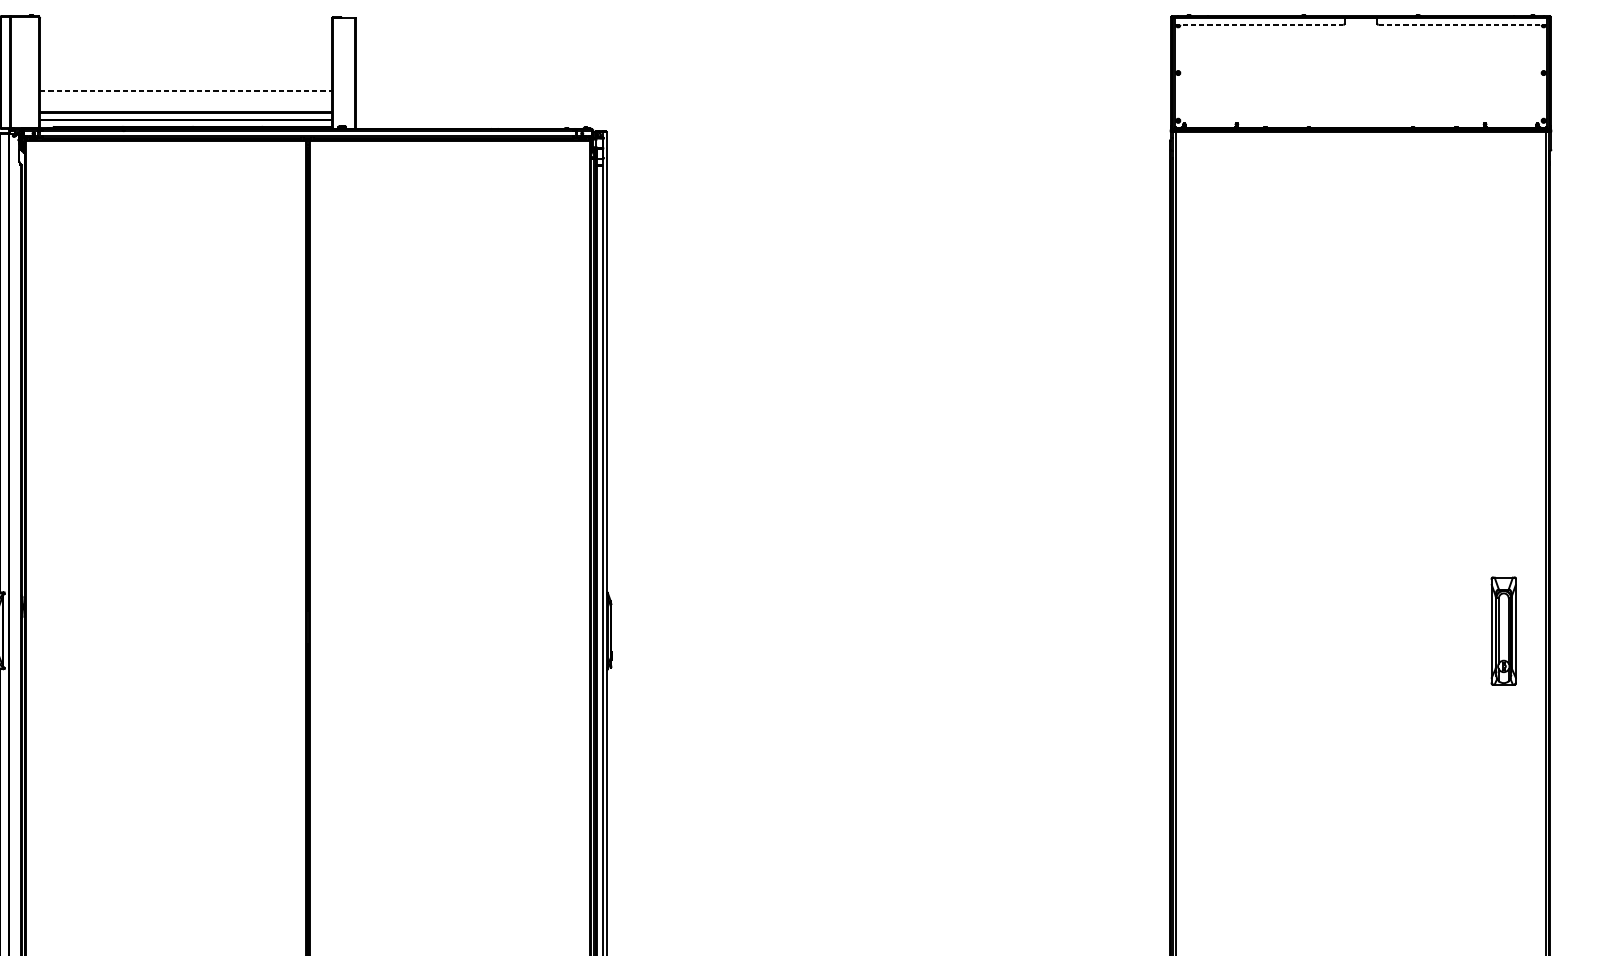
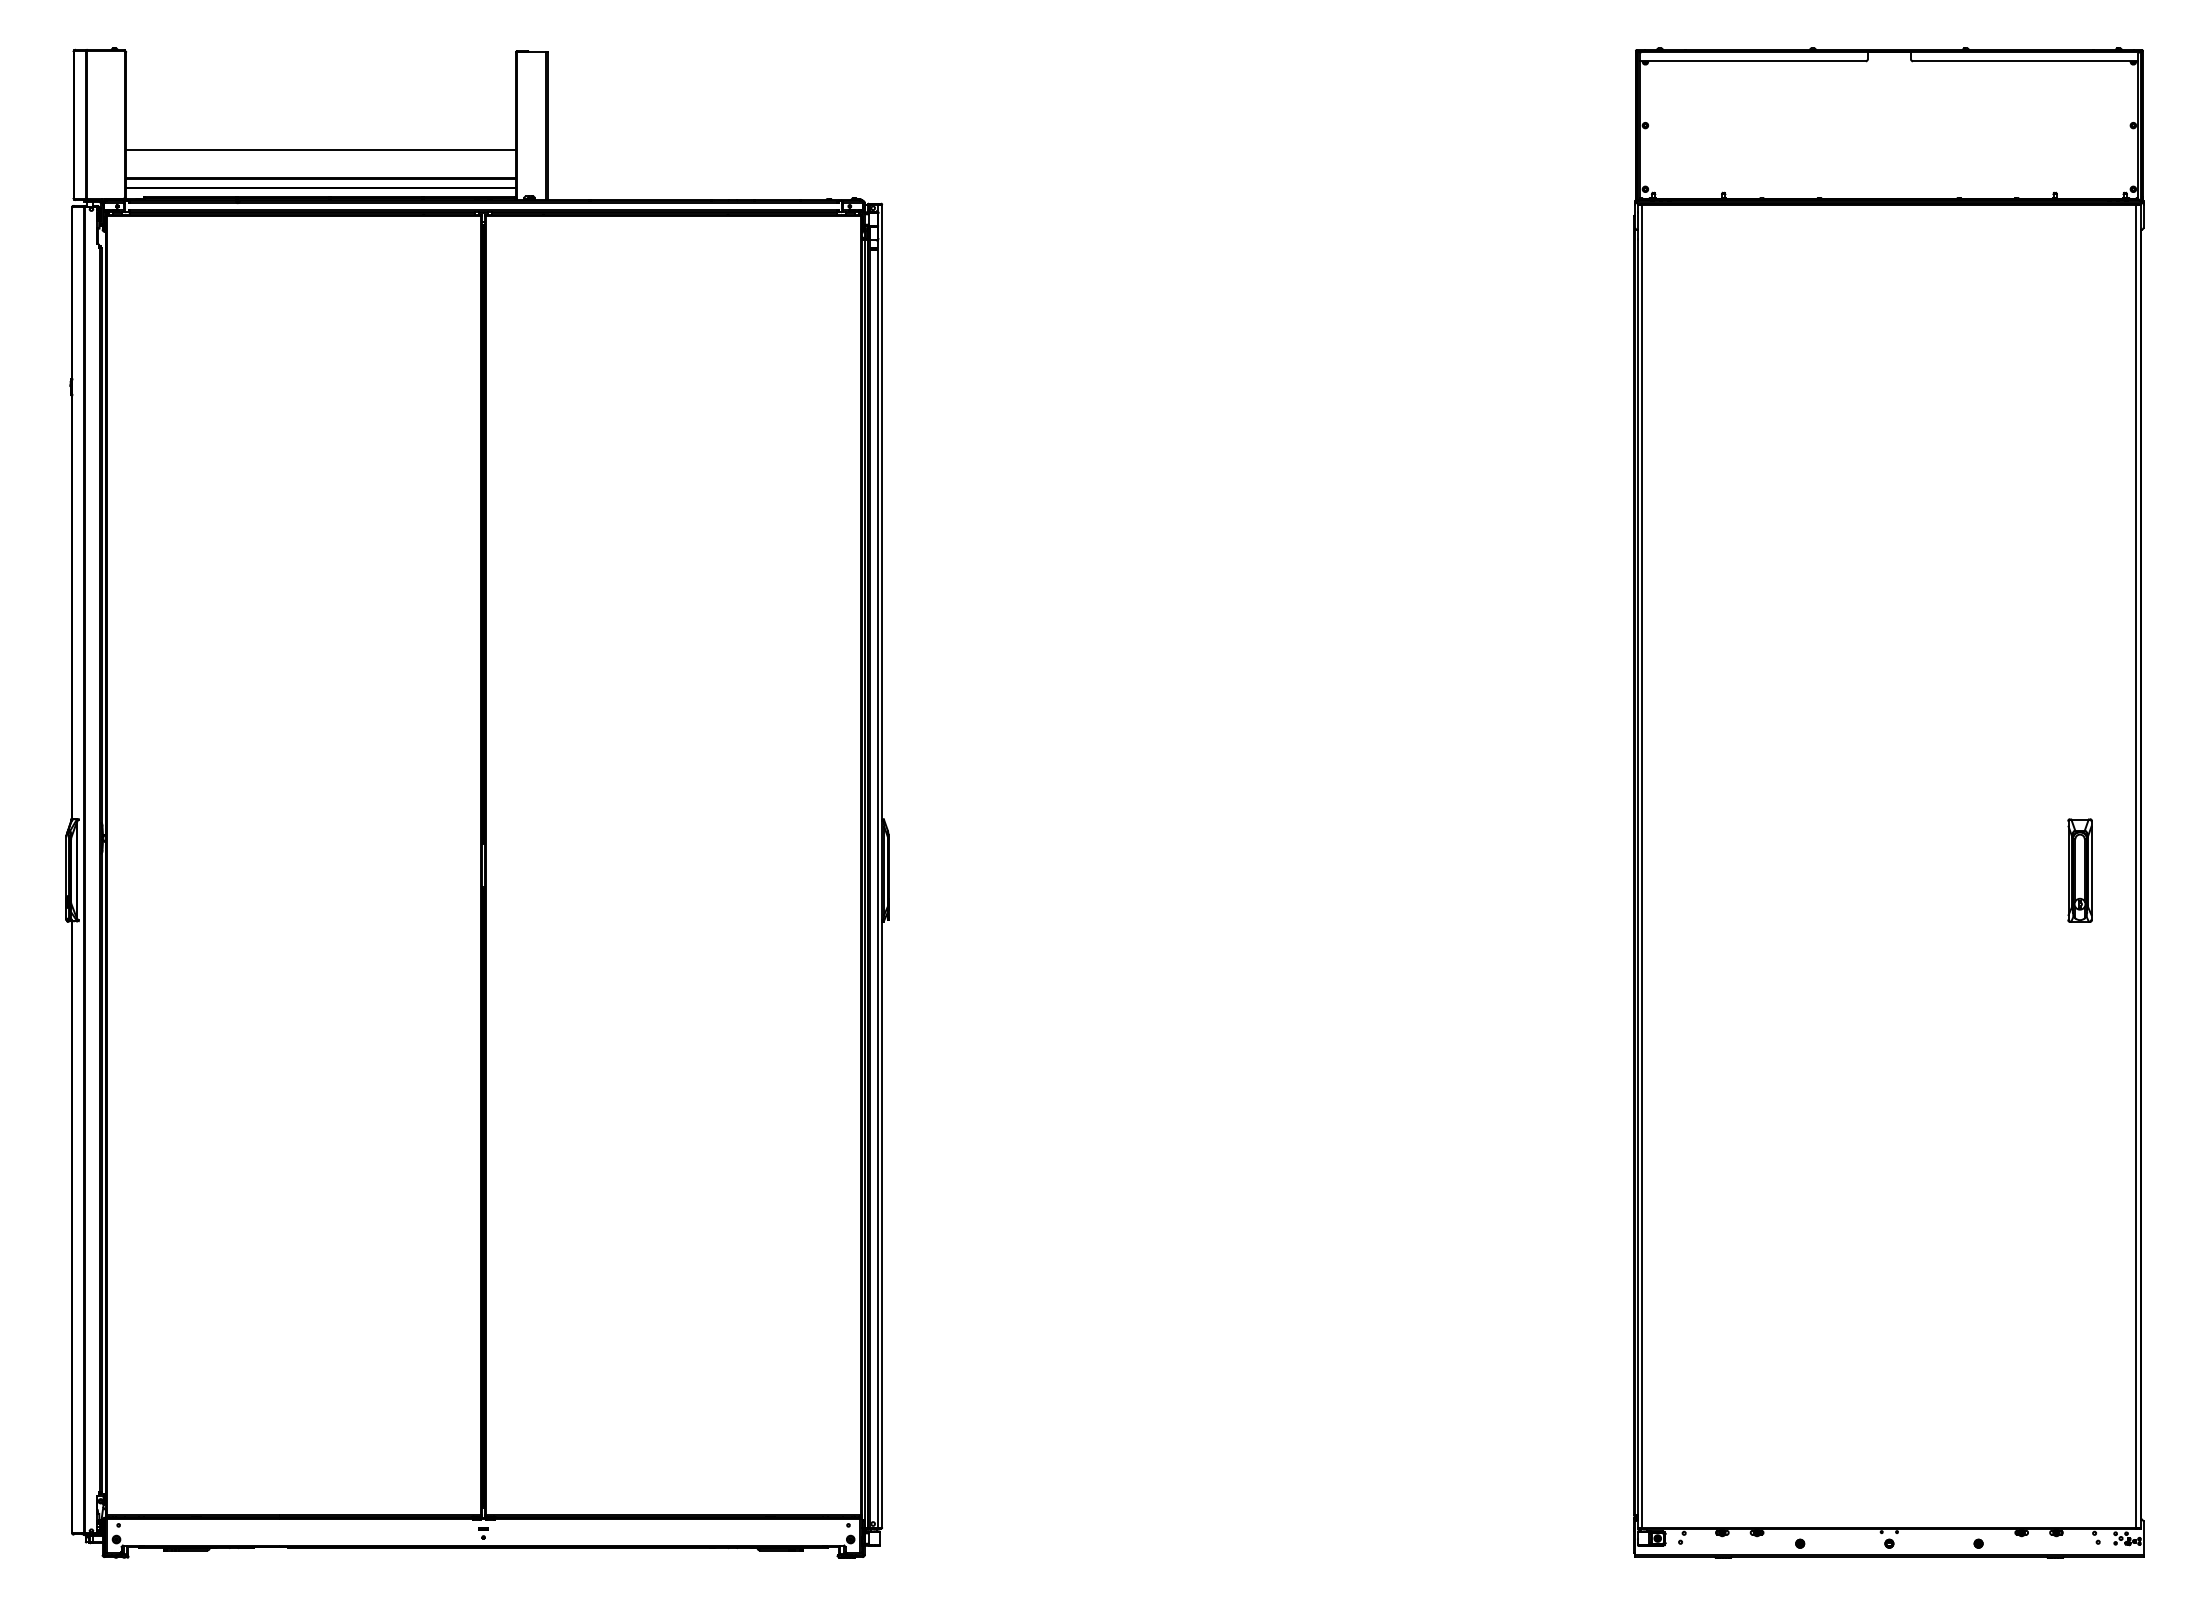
line: (1259, 25) -> (1753, 61), dashed -> solid
line: (1462, 25) -> (2025, 61), dashed -> solid
line: (186, 90) -> (321, 149), dashed -> solid
part: (1503, 631) -> (2079, 870), size x0.71

